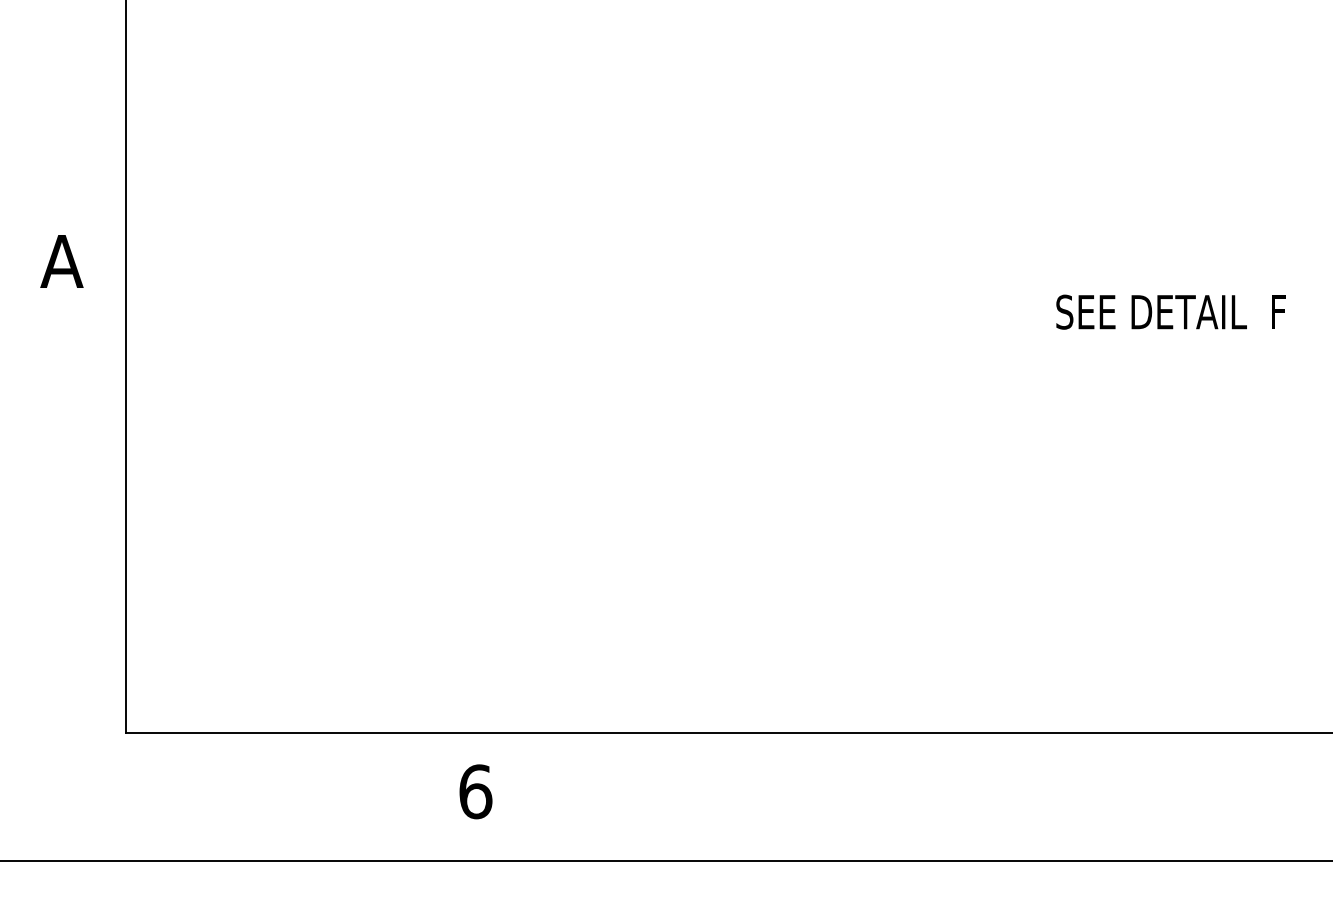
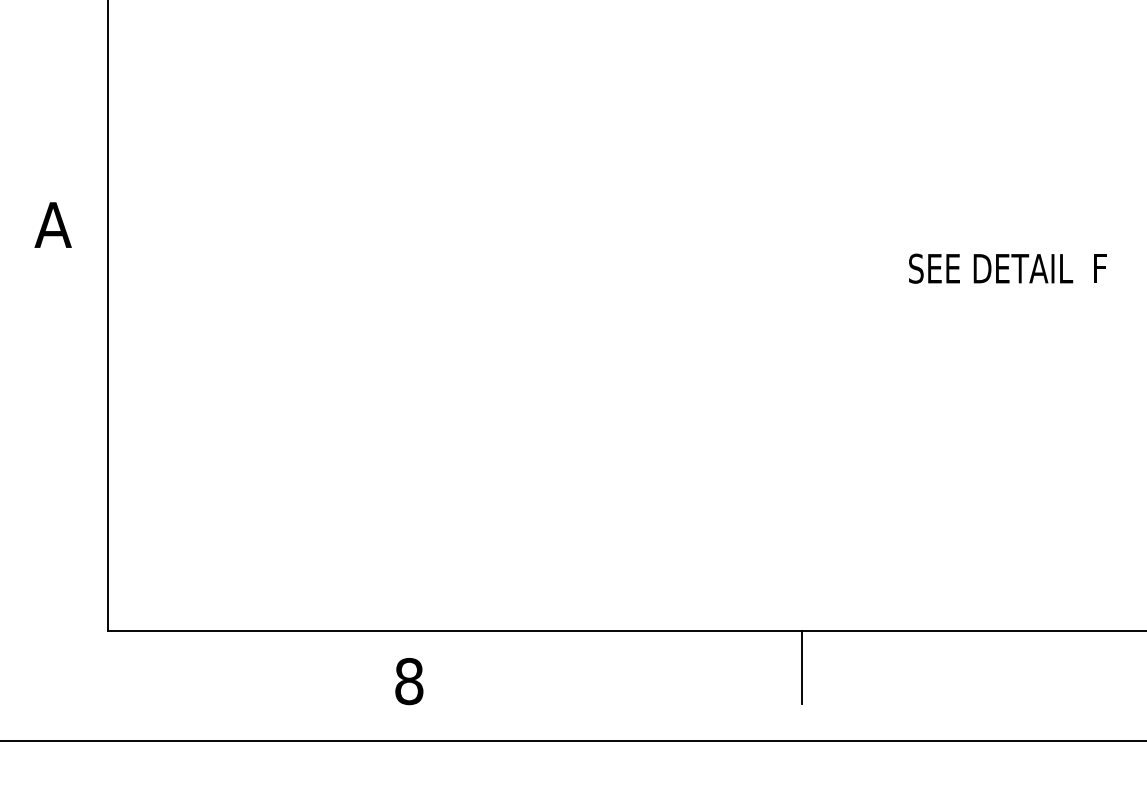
line: (931, 775) -> (801, 667), added
text: (475, 791) -> (409, 681), 6 -> 8

